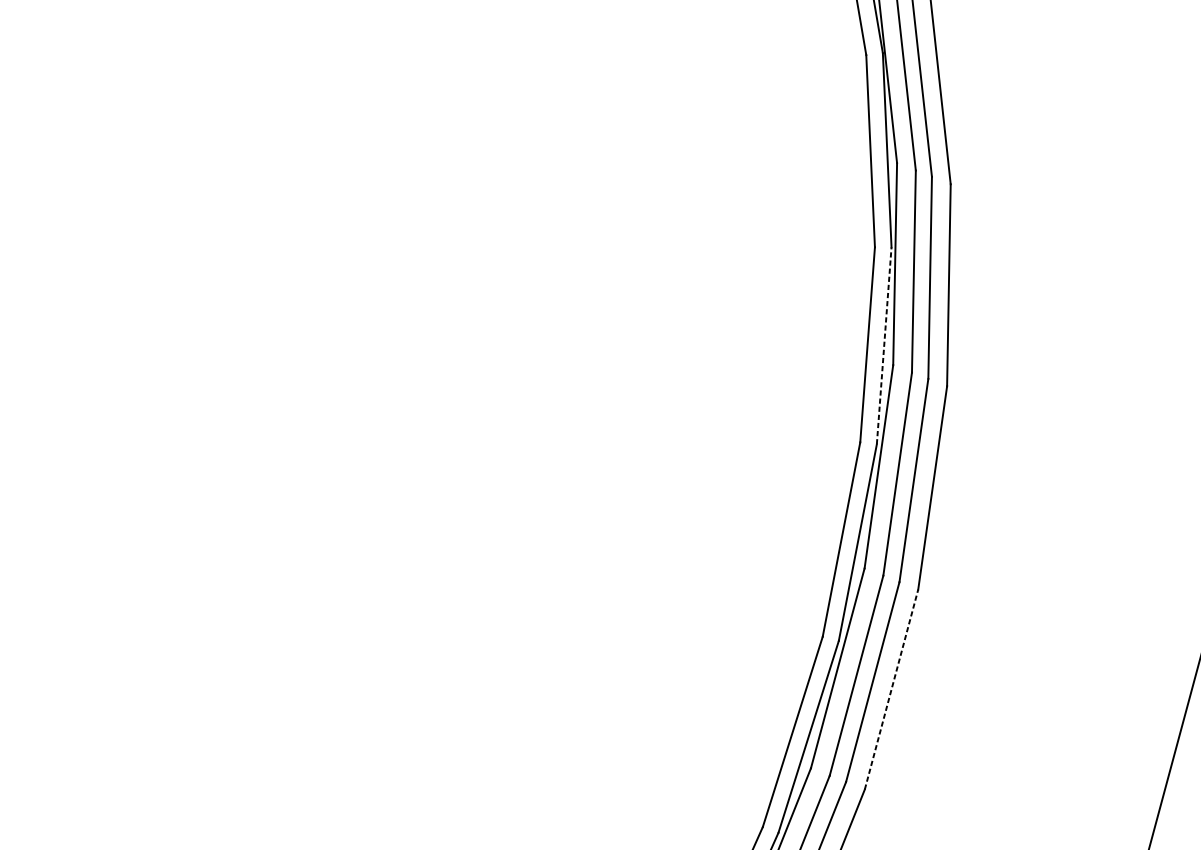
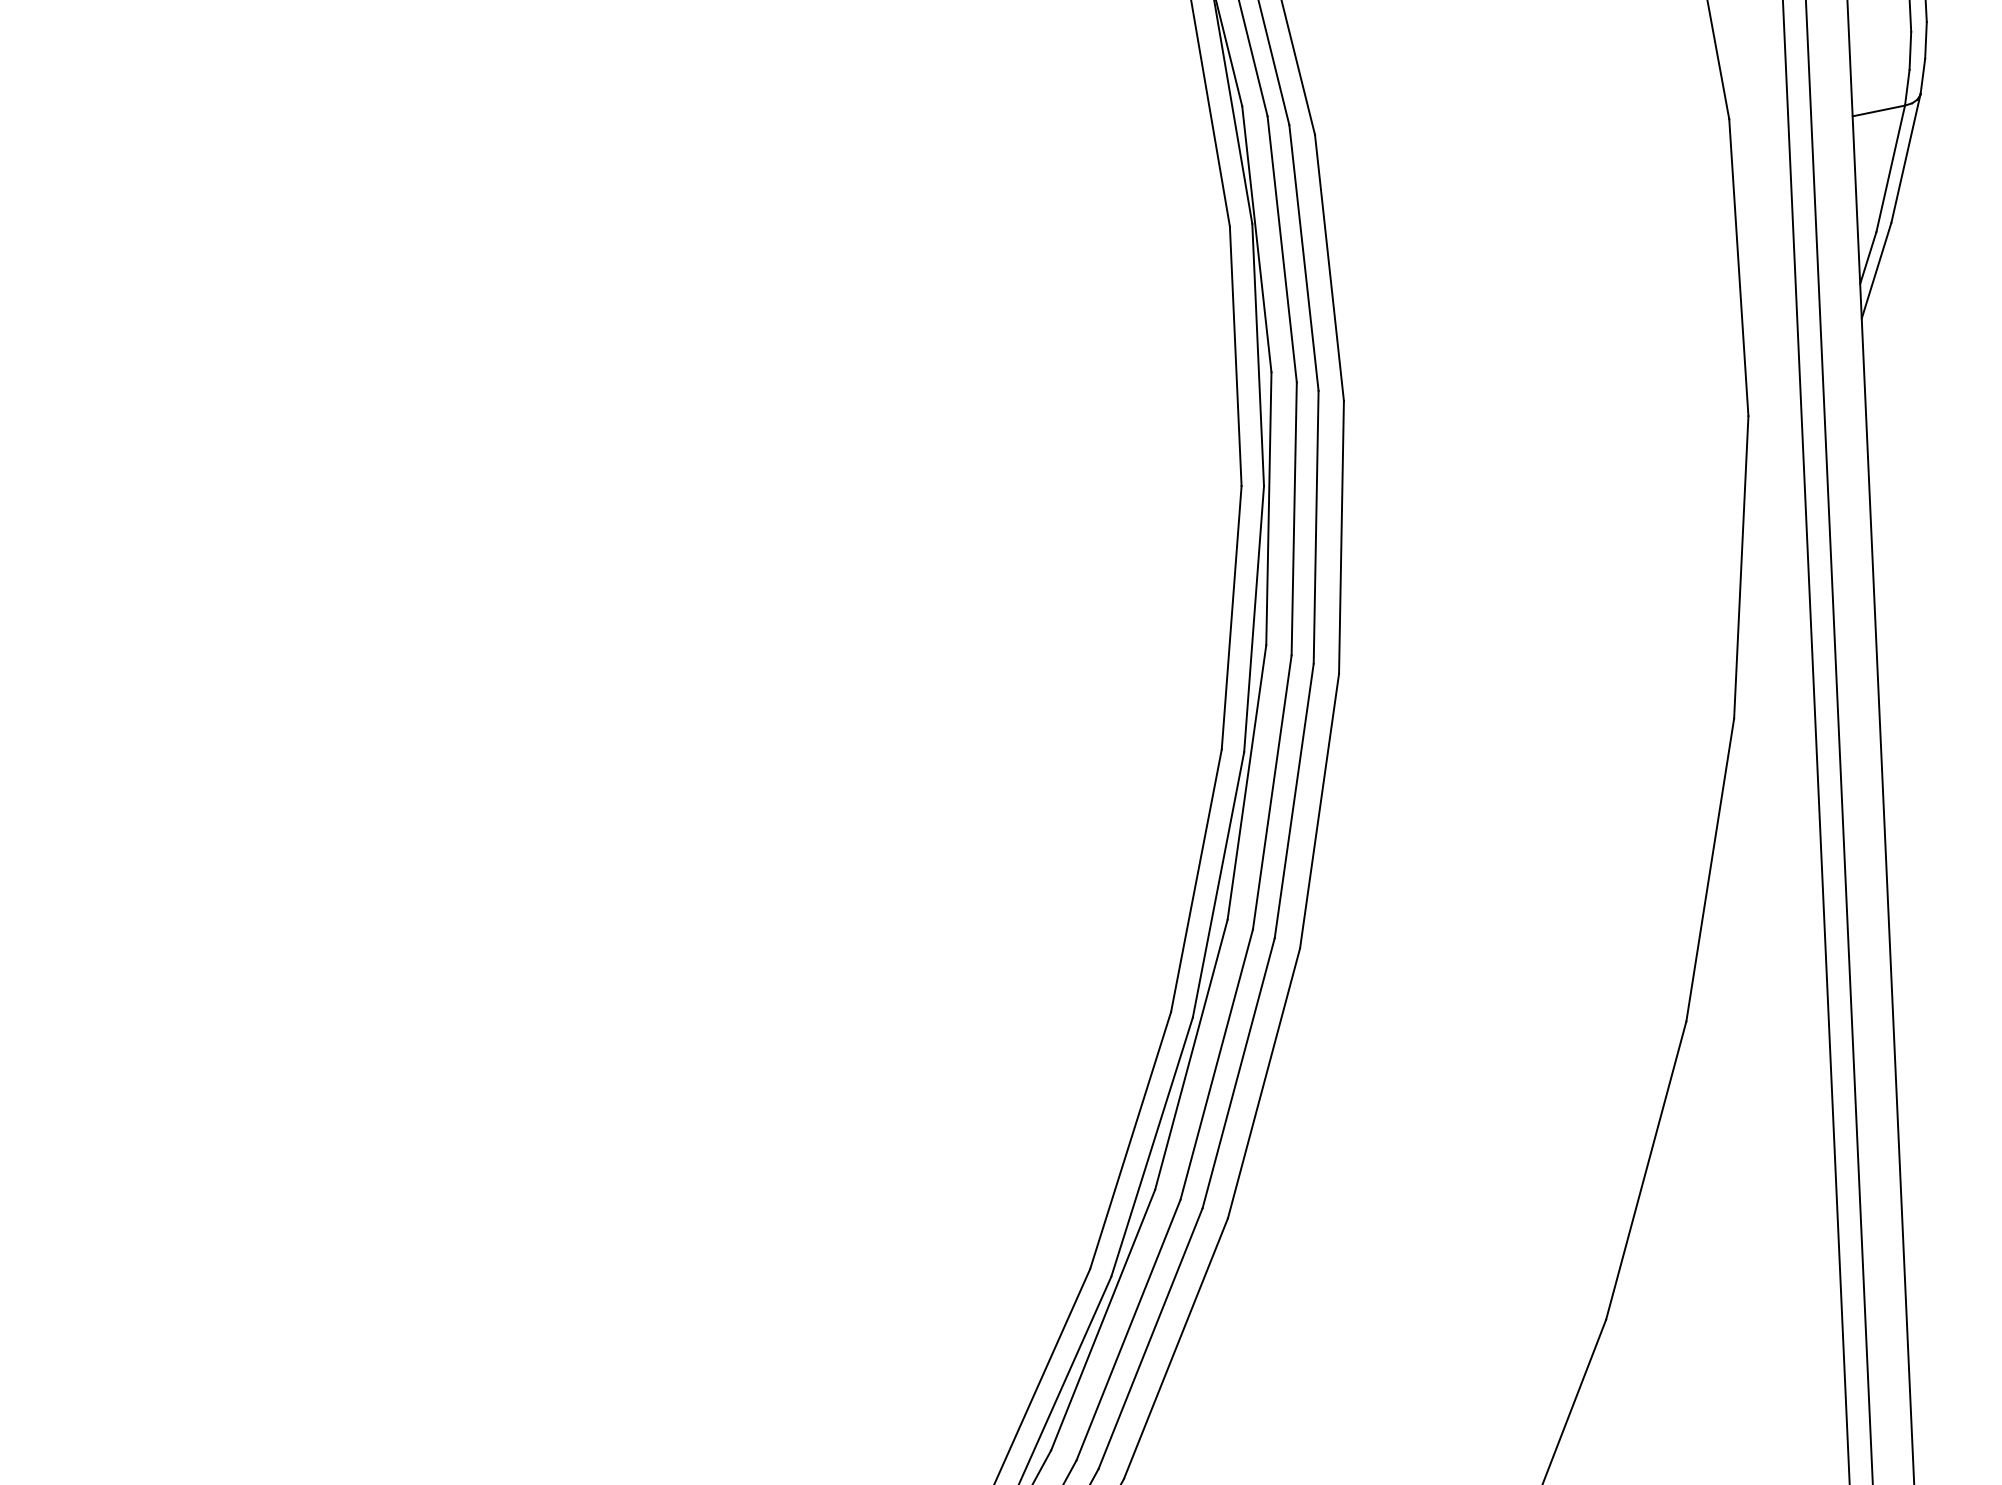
line: (884, 345) -> (1254, 618), dashed -> solid
line: (891, 689) -> (1264, 1083), dashed -> solid

